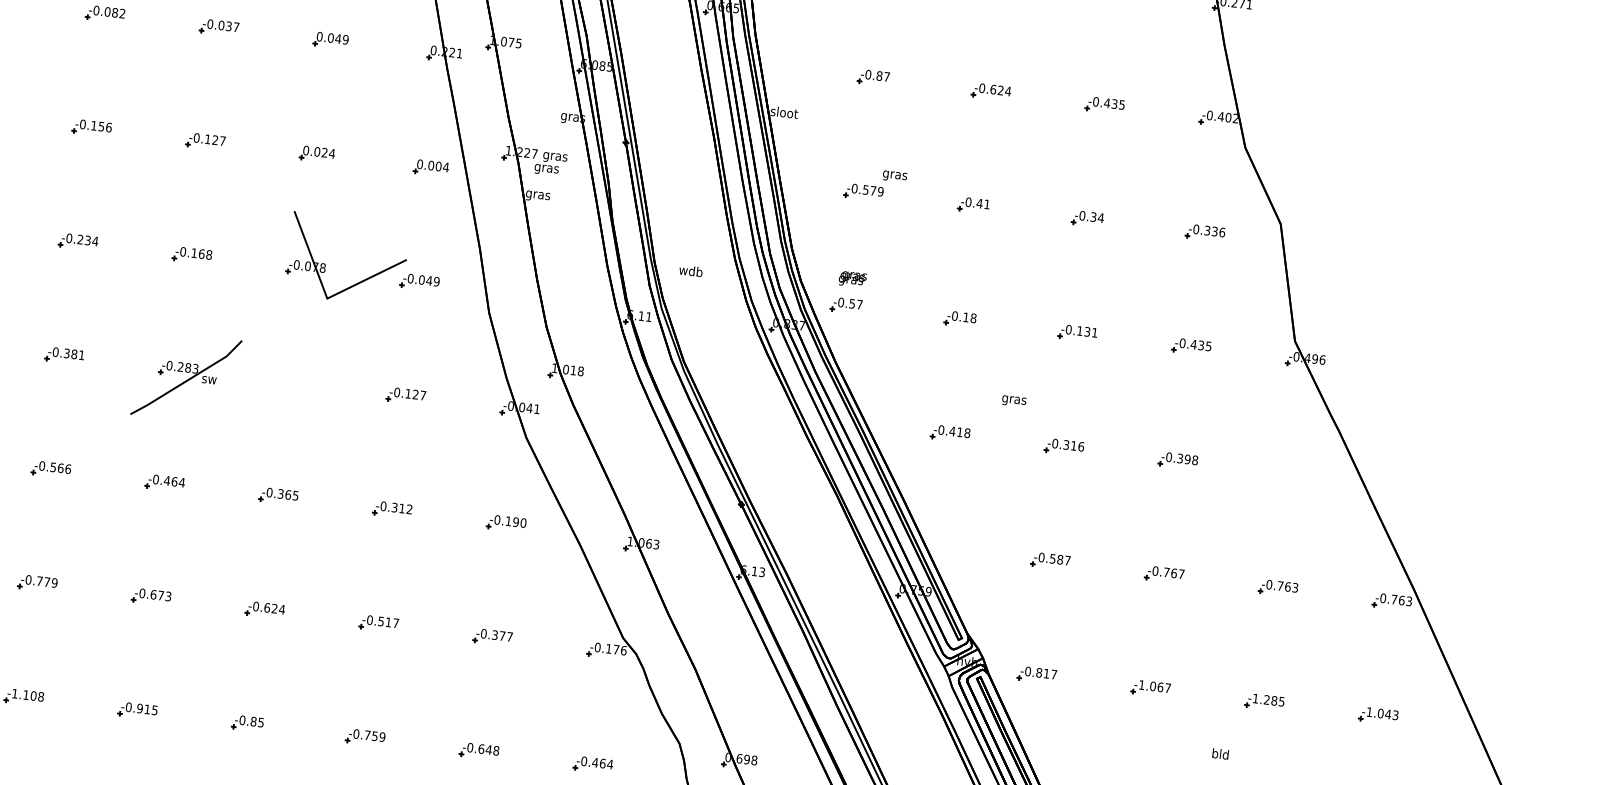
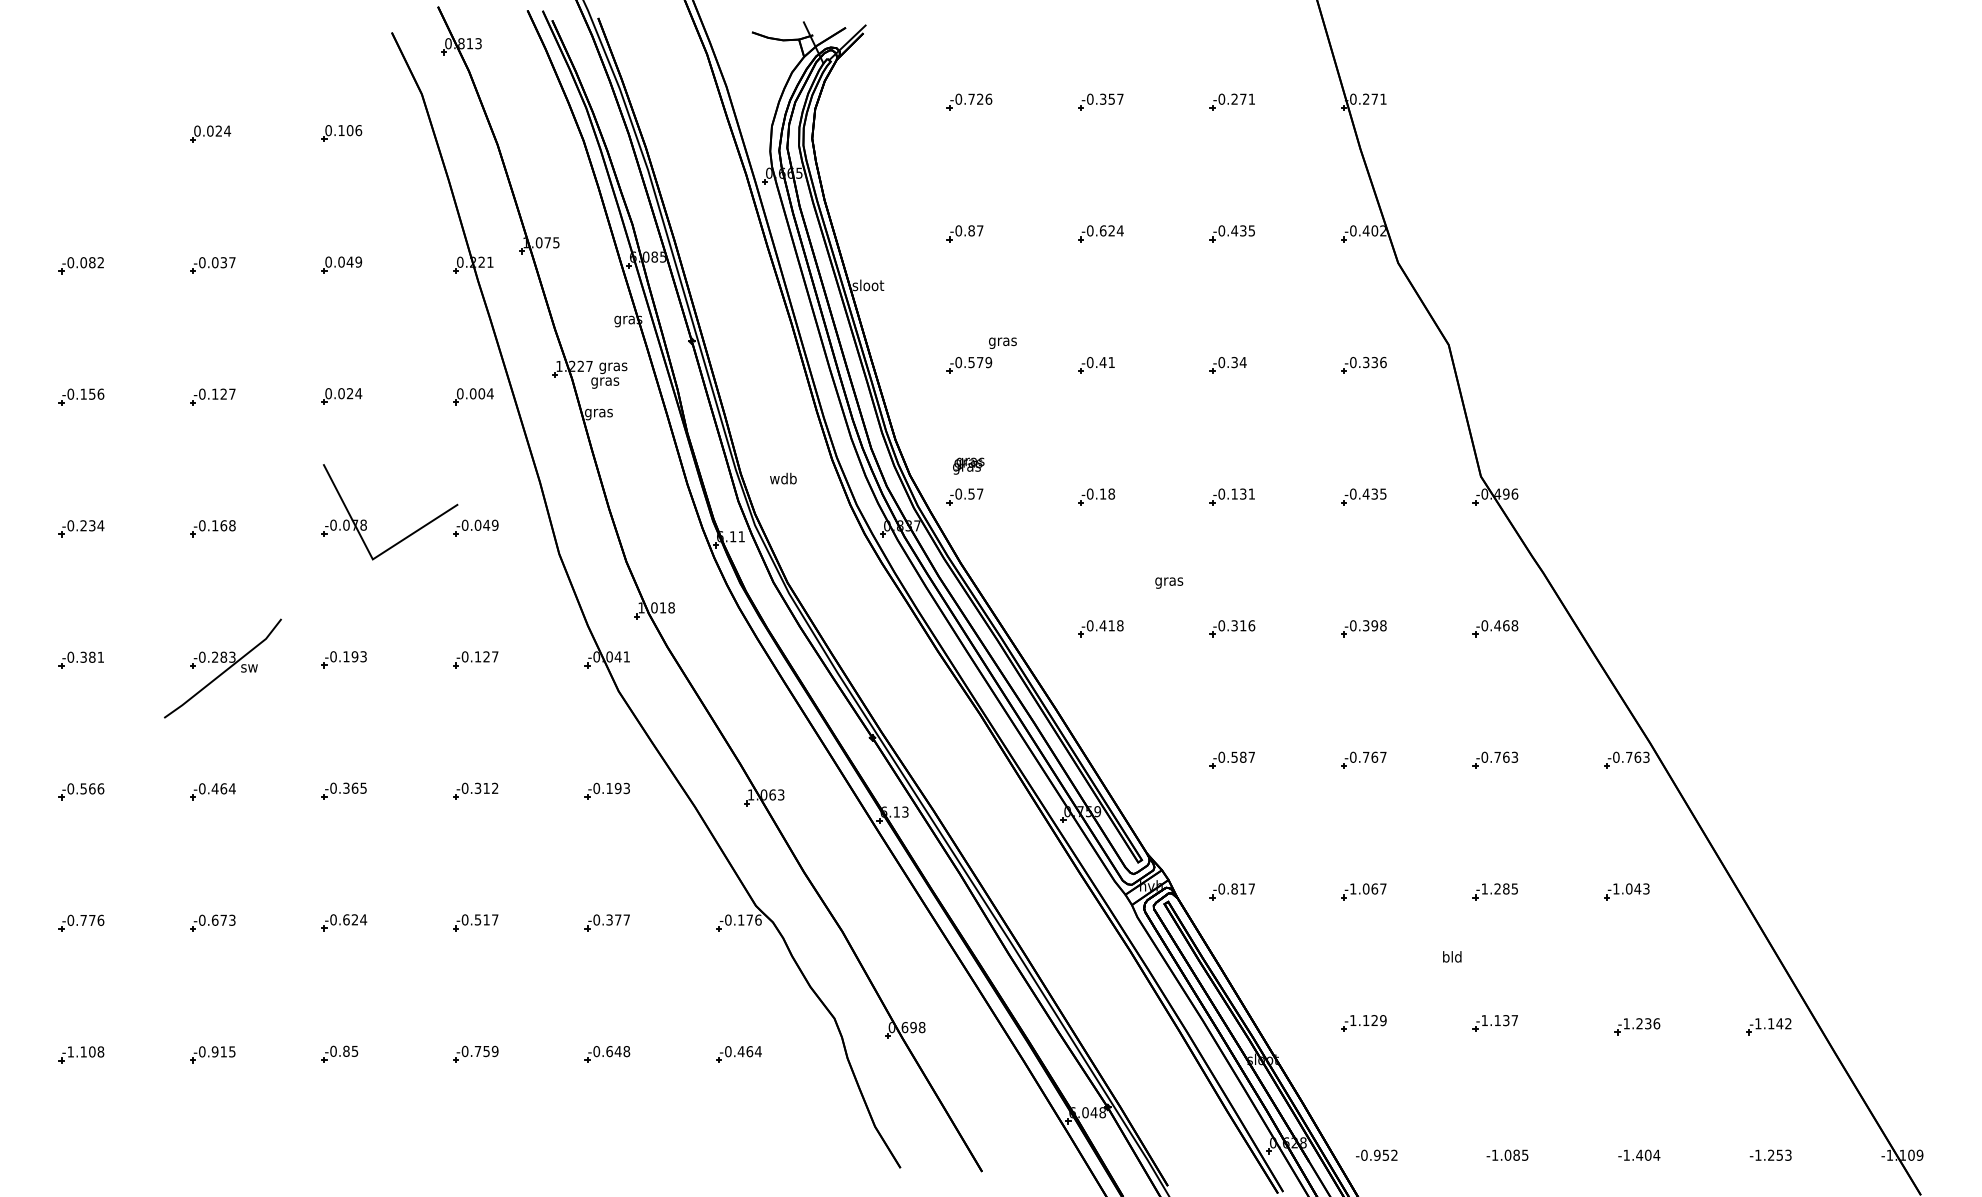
part: (291, 382) -> (343, 659), added
part: (1291, 474) -> (1495, 628), added
text: (523, 523) -> (626, 788), -0.190 -> -0.193
text: (54, 582) -> (100, 919), -0.779 -> -0.776

